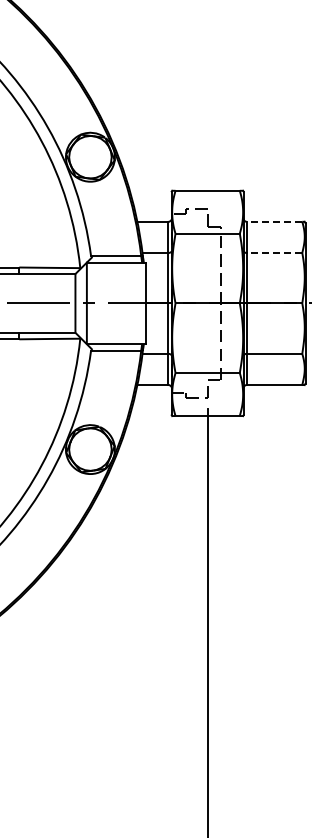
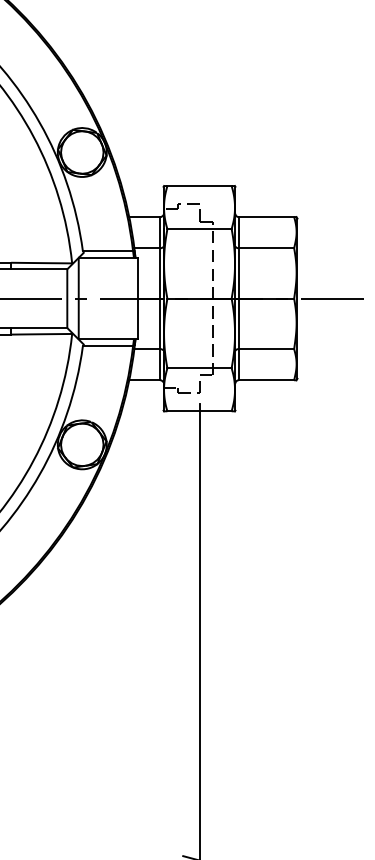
line: (274, 222) -> (266, 217), dashed -> solid
line: (274, 253) -> (266, 248), dashed -> solid

